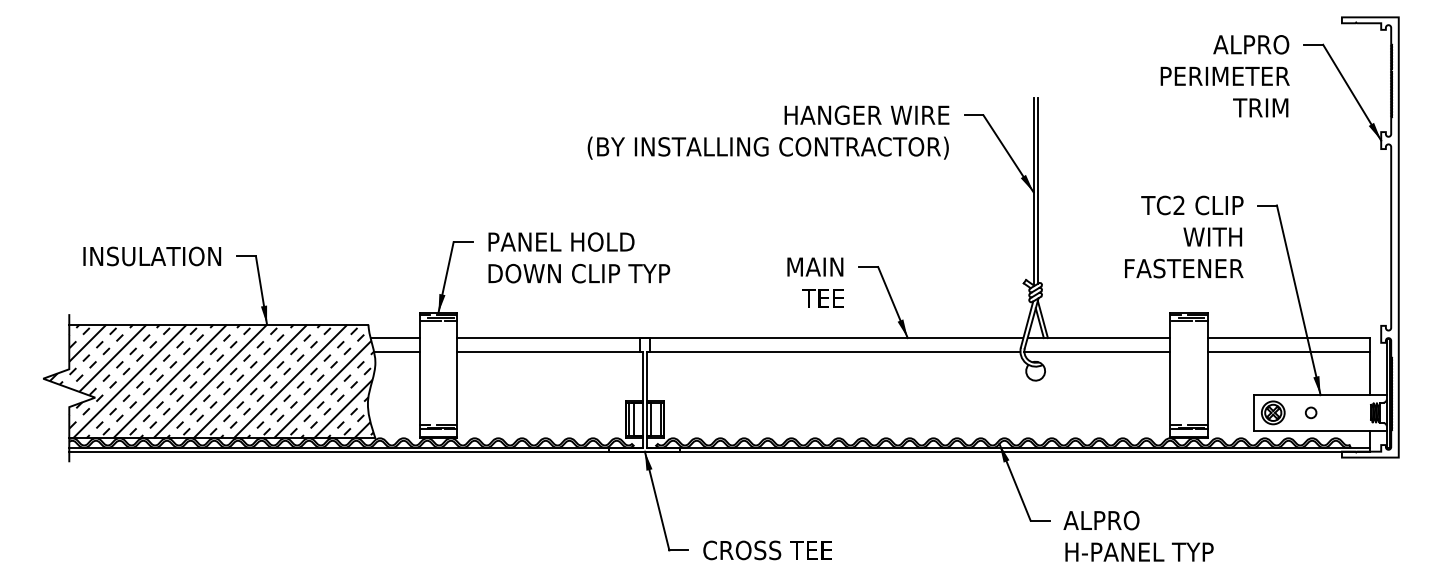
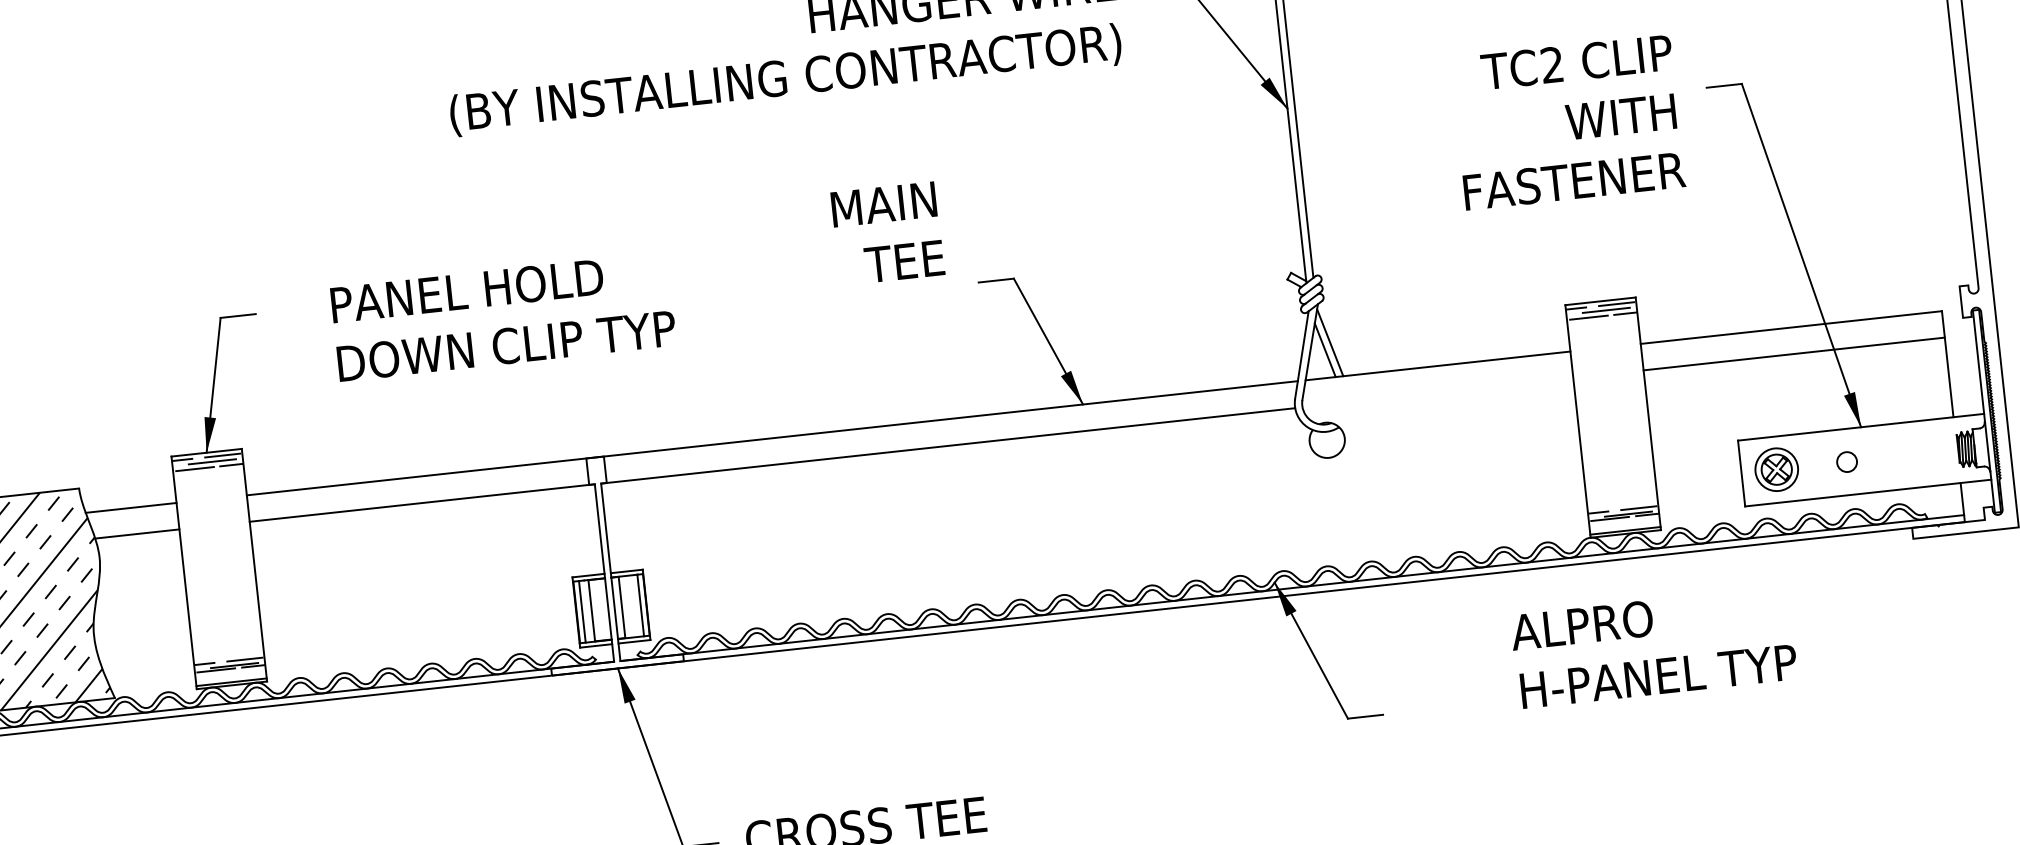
text: (1184, 236) -> (1568, 121), moved
text: (579, 257) -> (503, 316), moved
text: (815, 282) -> (887, 233), moved
line: (1097, 352) -> (1438, 393), removed
text: (1138, 535) -> (1653, 645), moved

